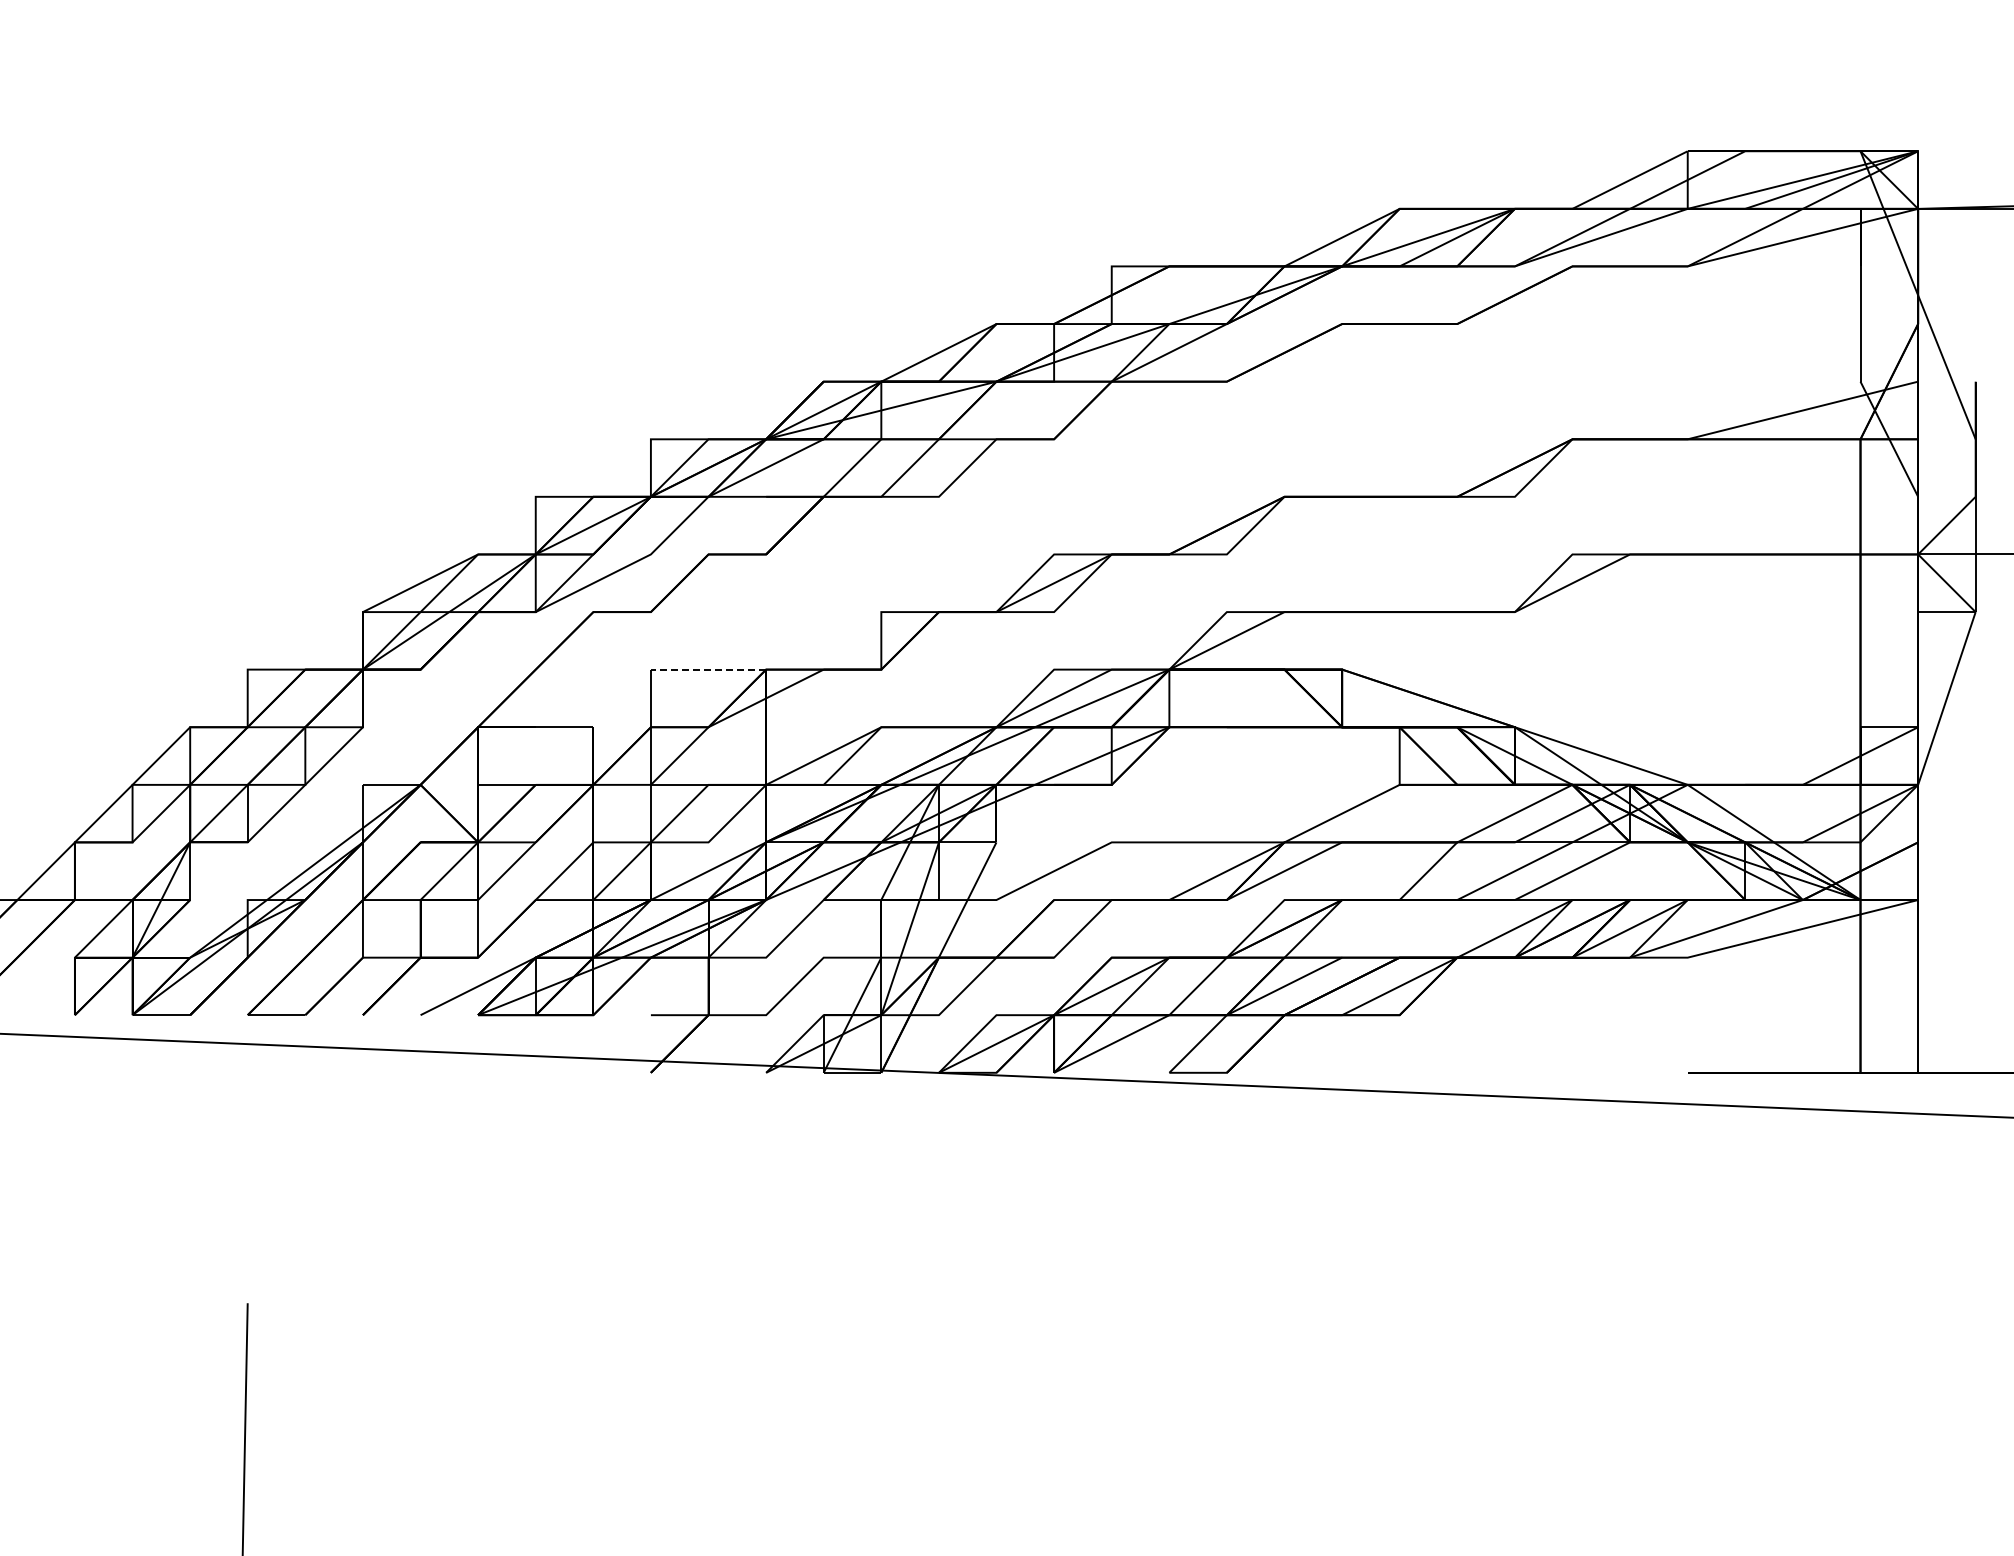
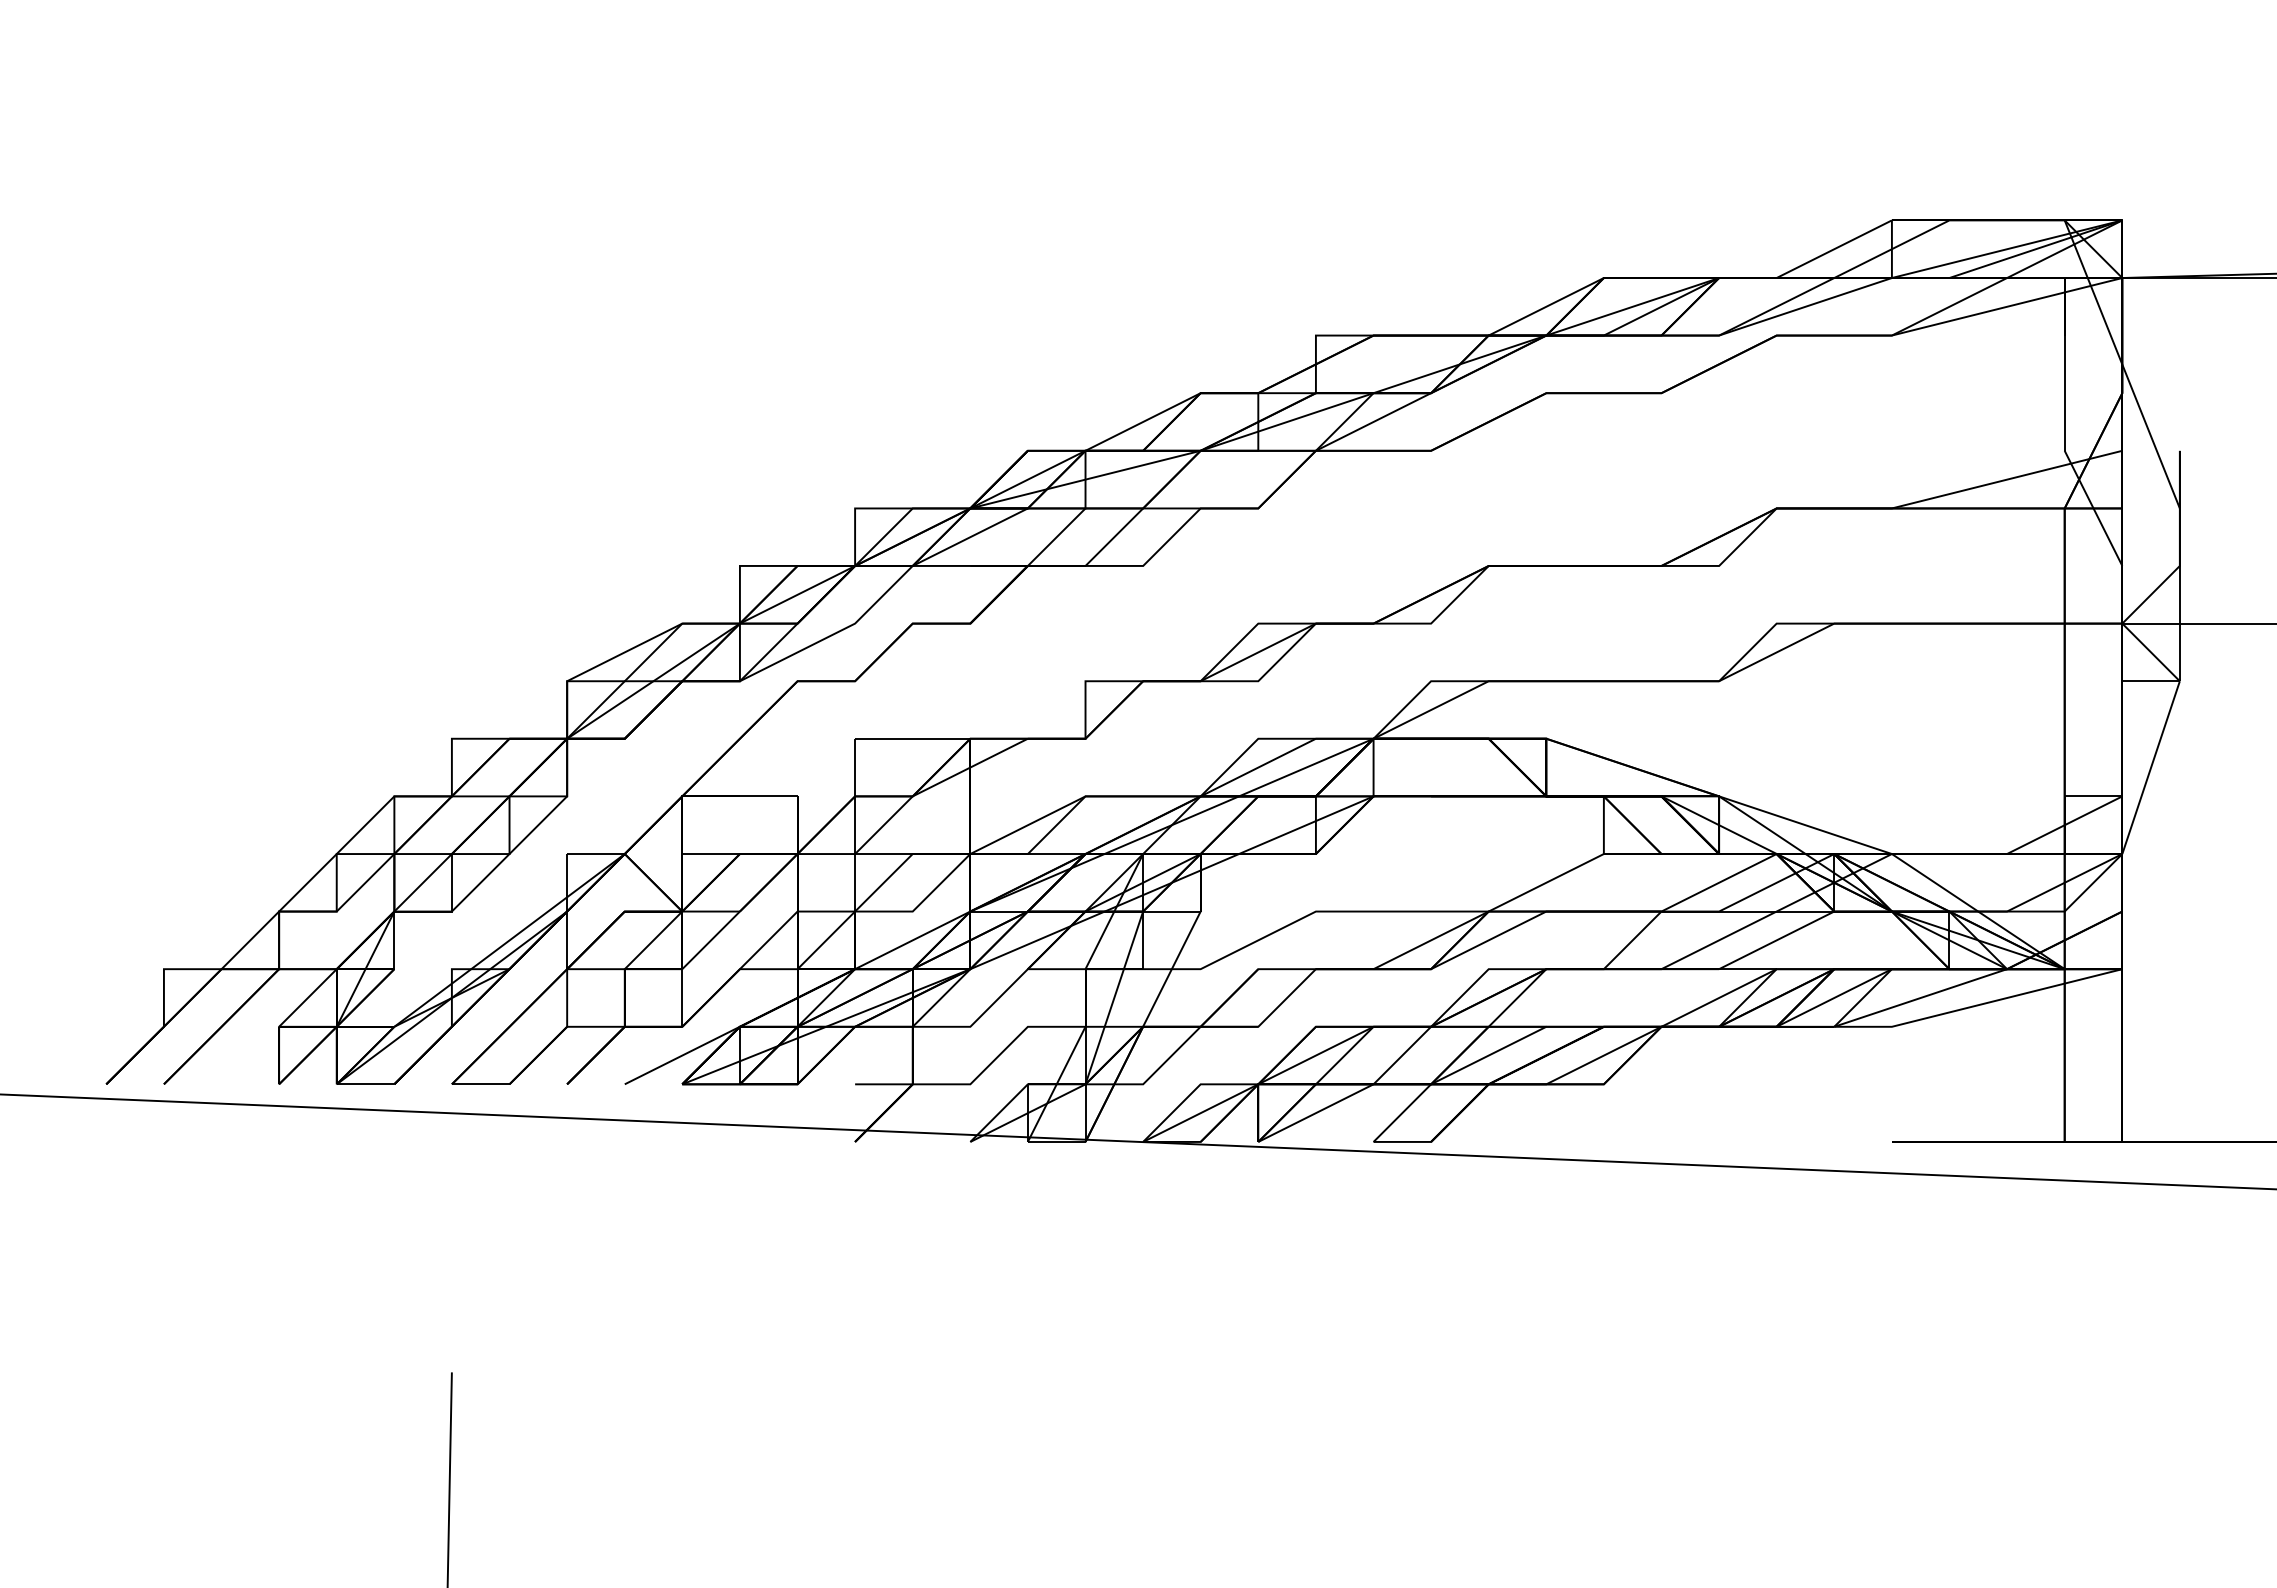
line: (708, 669) -> (912, 738), dashed -> solid

